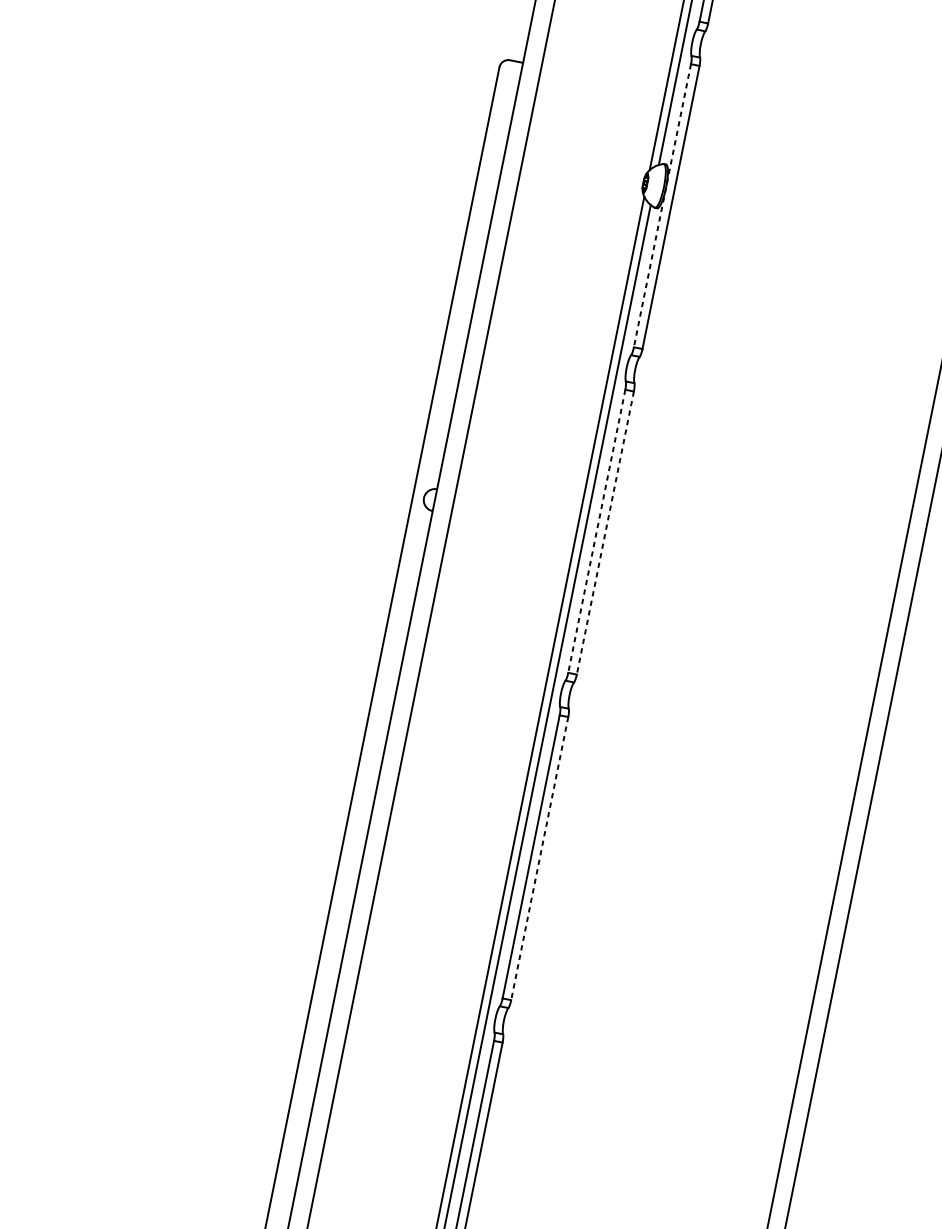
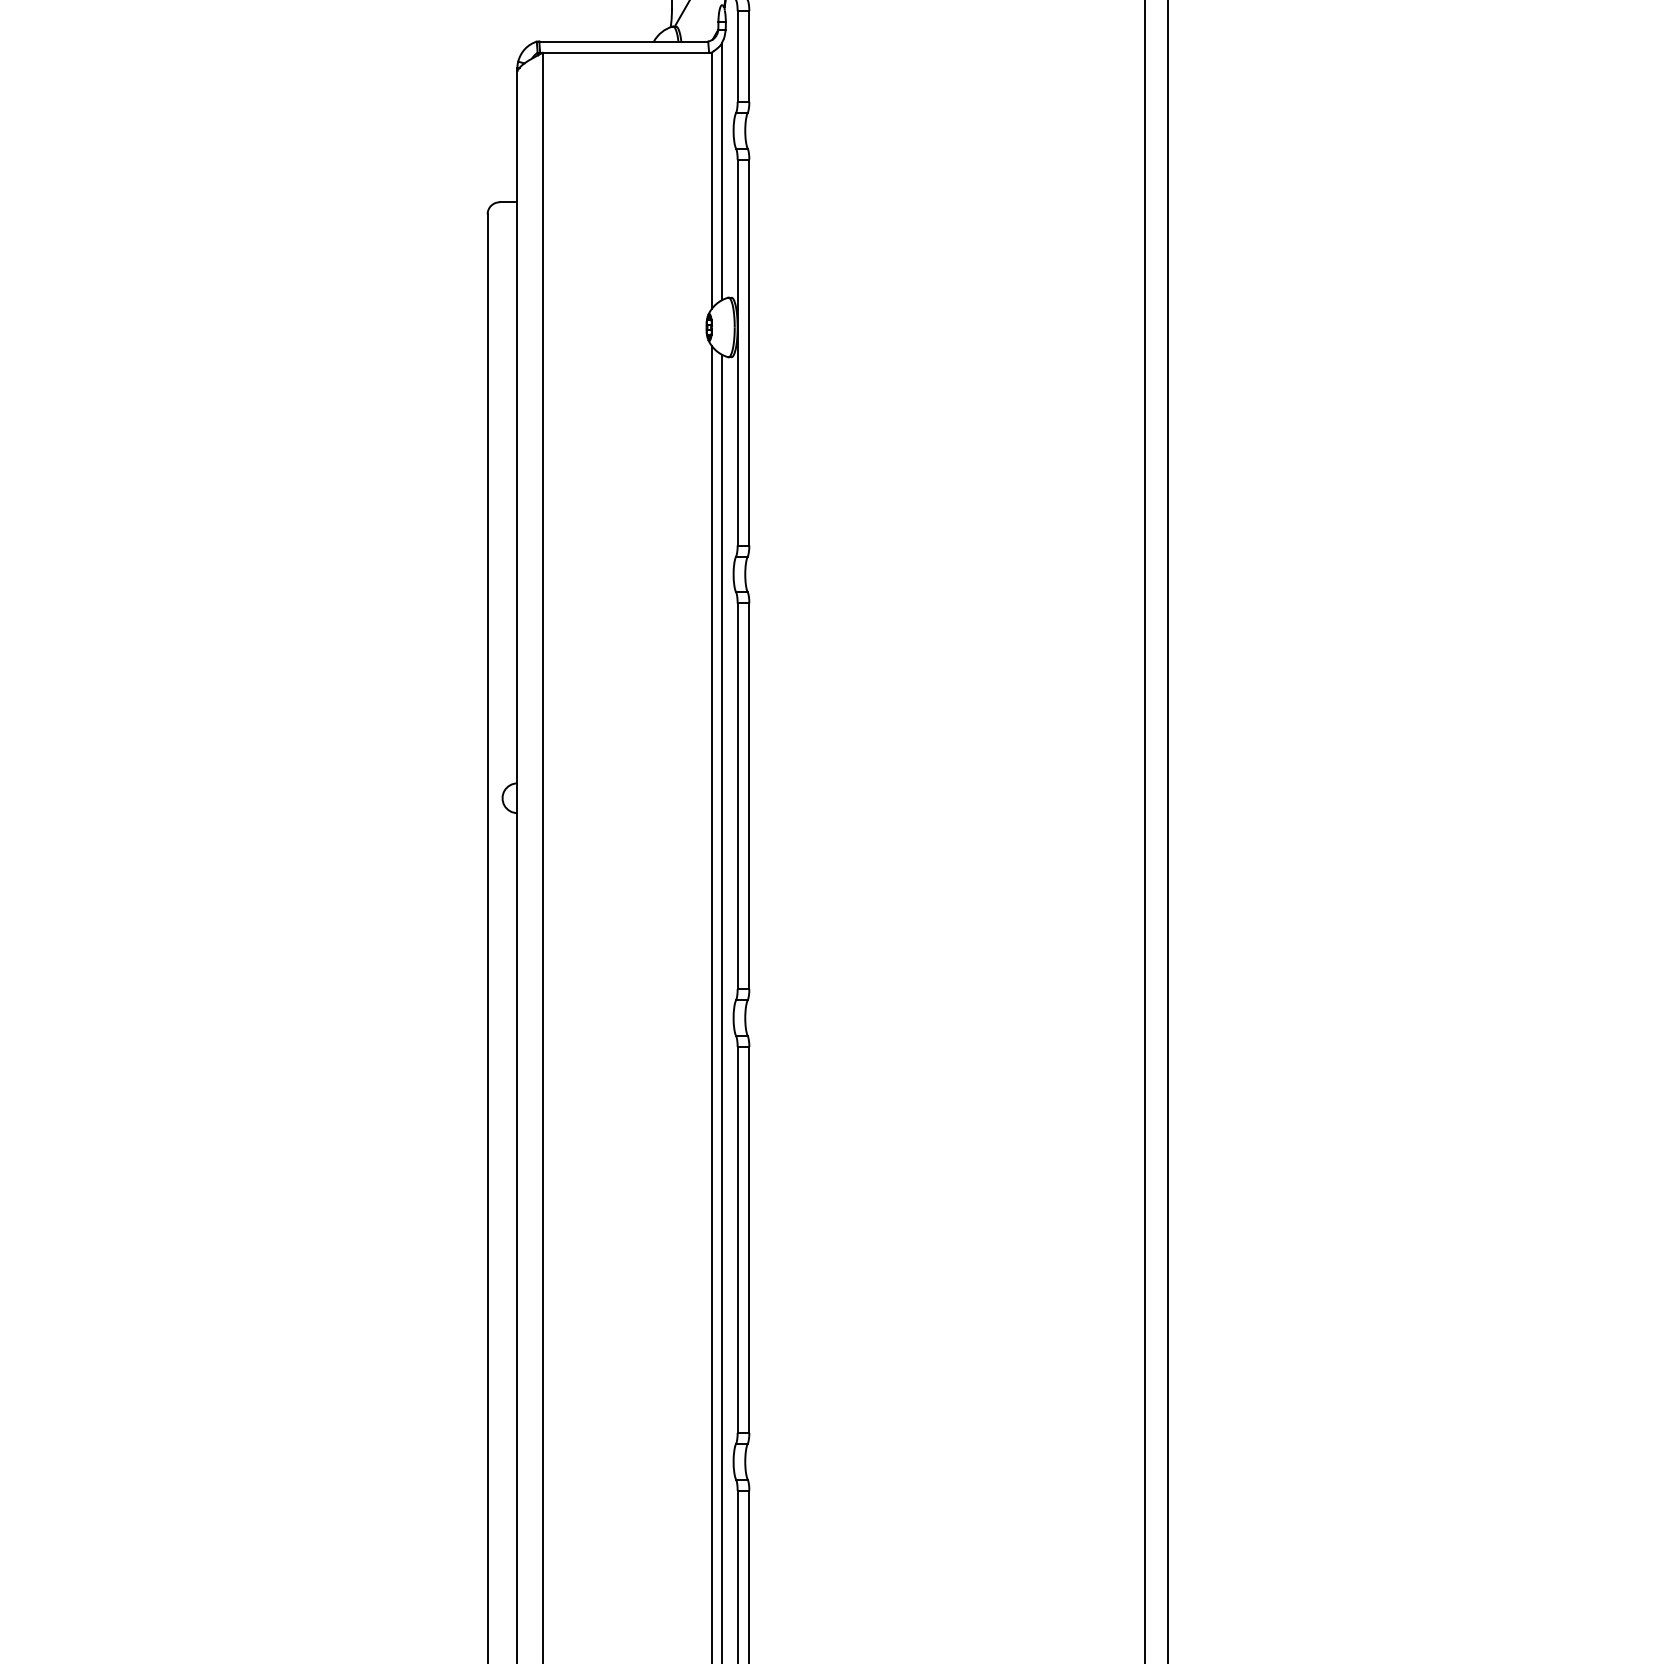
line: (662, 205) -> (737, 352), dashed -> solid
line: (596, 531) -> (737, 796), dashed -> solid
line: (605, 533) -> (749, 796), dashed -> solid
line: (539, 858) -> (749, 1239), dashed -> solid

